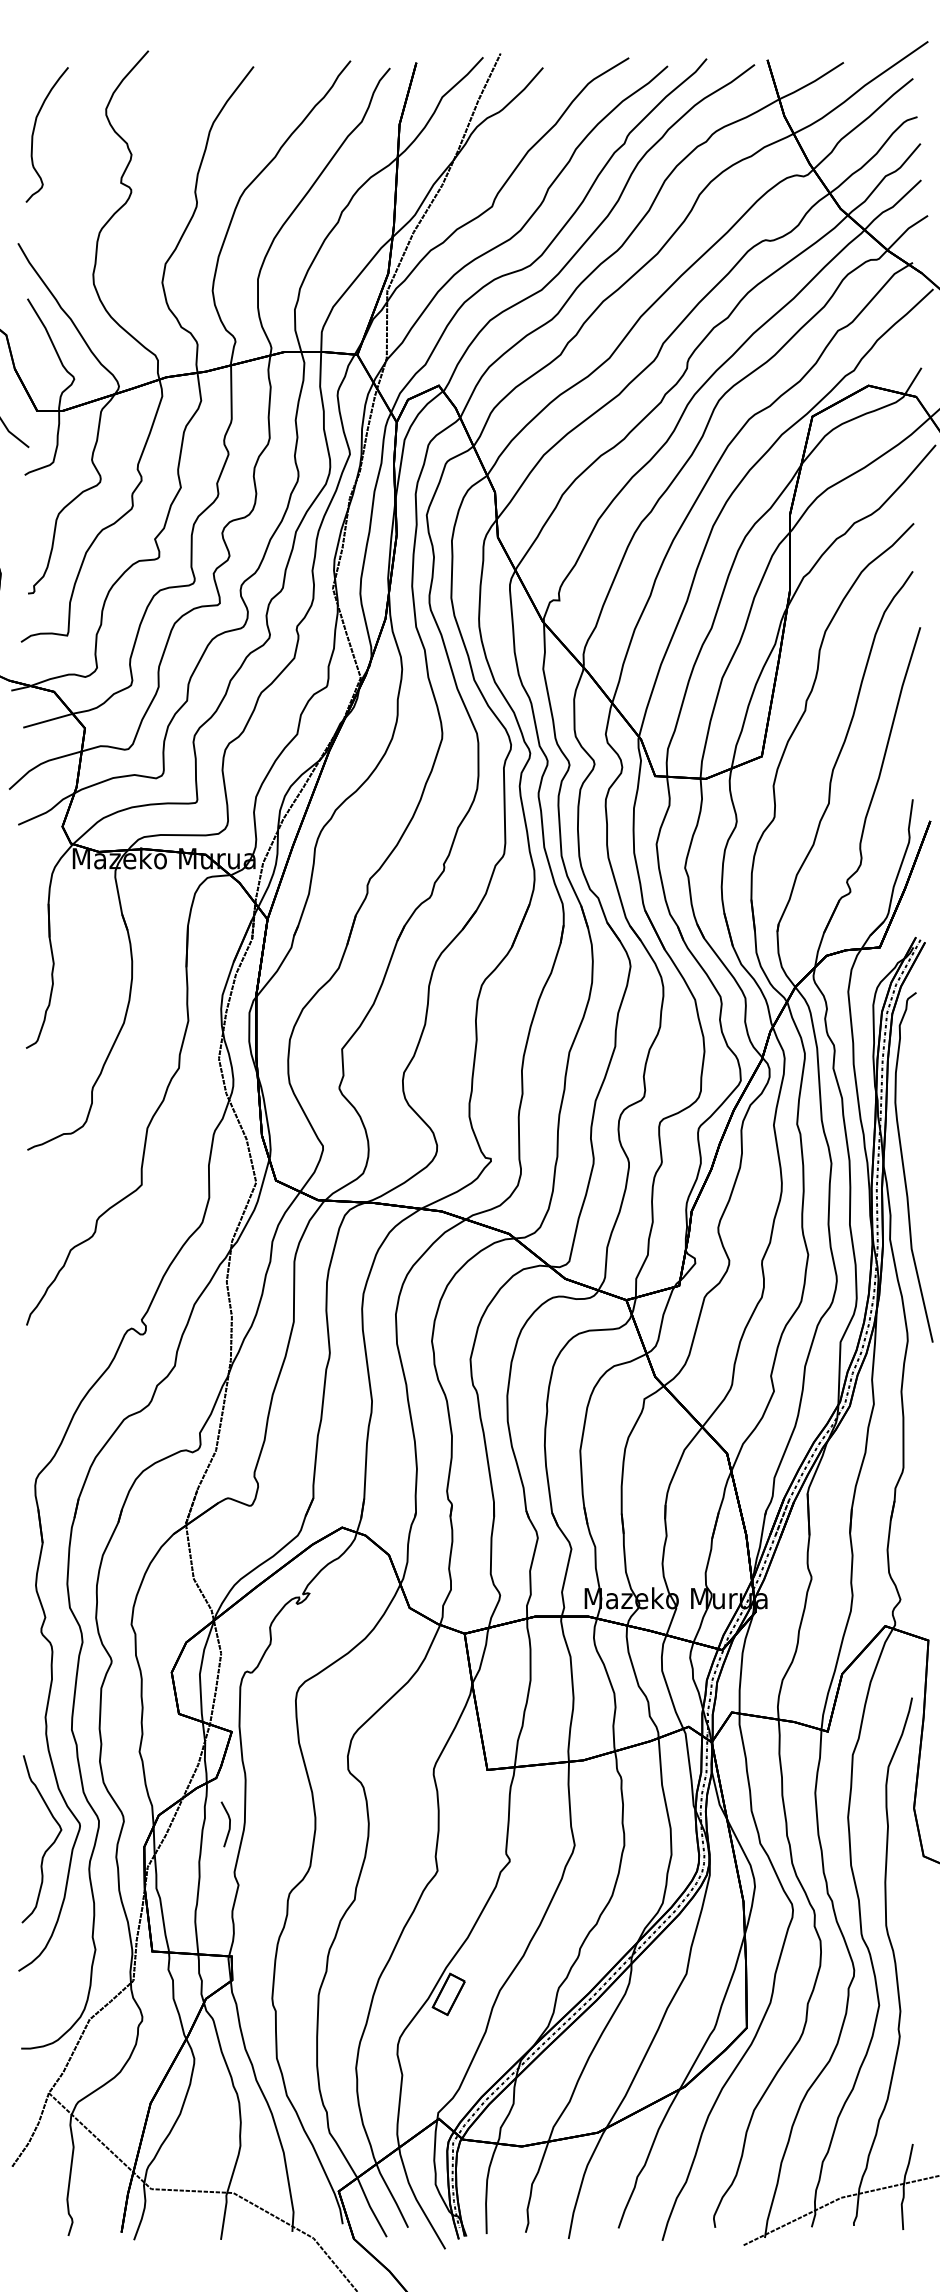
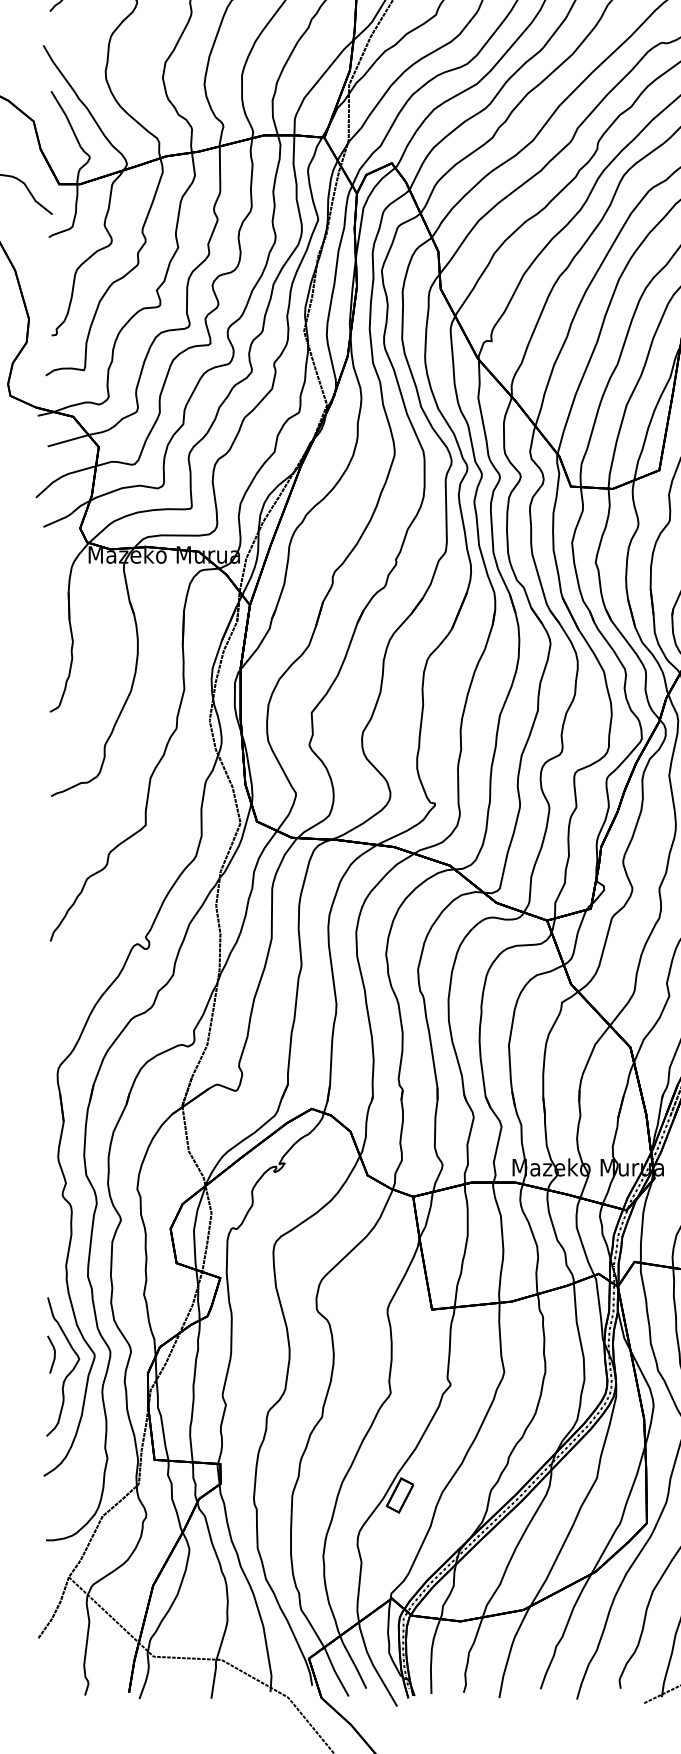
line: (229, 1824) -> (54, 1354), moved

